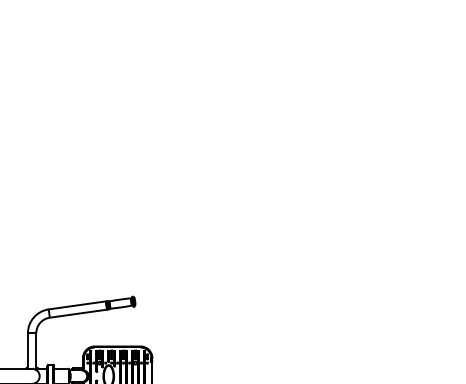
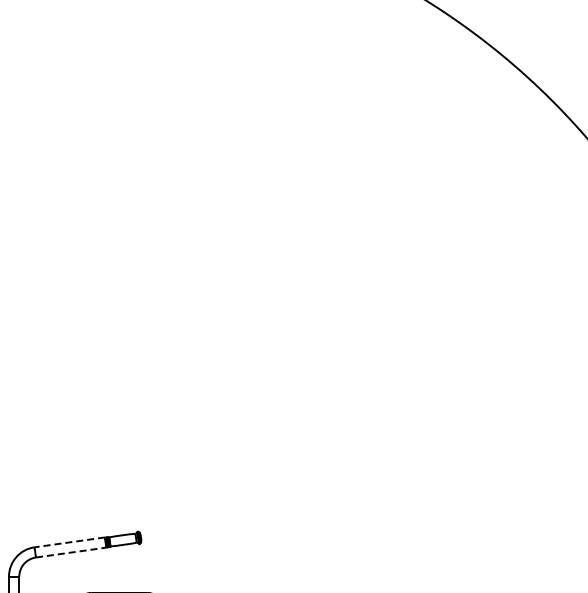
line: (77, 305) -> (69, 542), solid -> dashed
line: (78, 313) -> (71, 552), solid -> dashed

